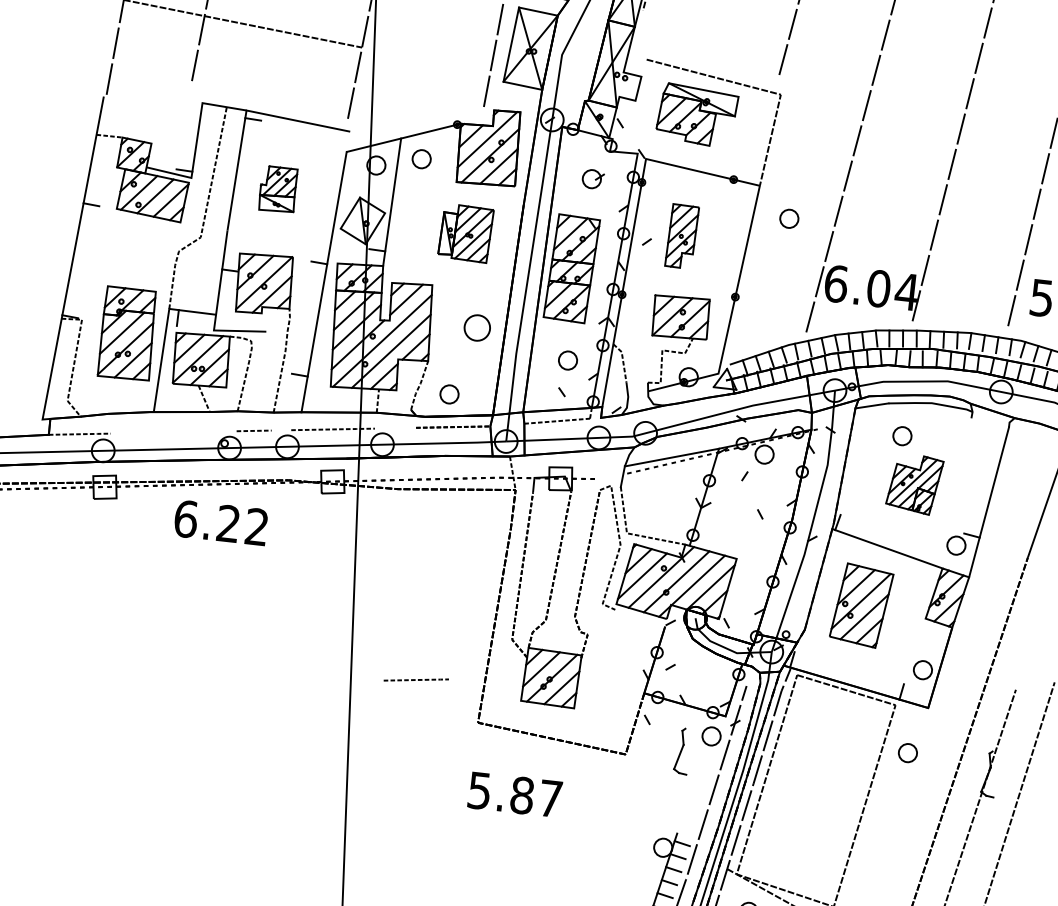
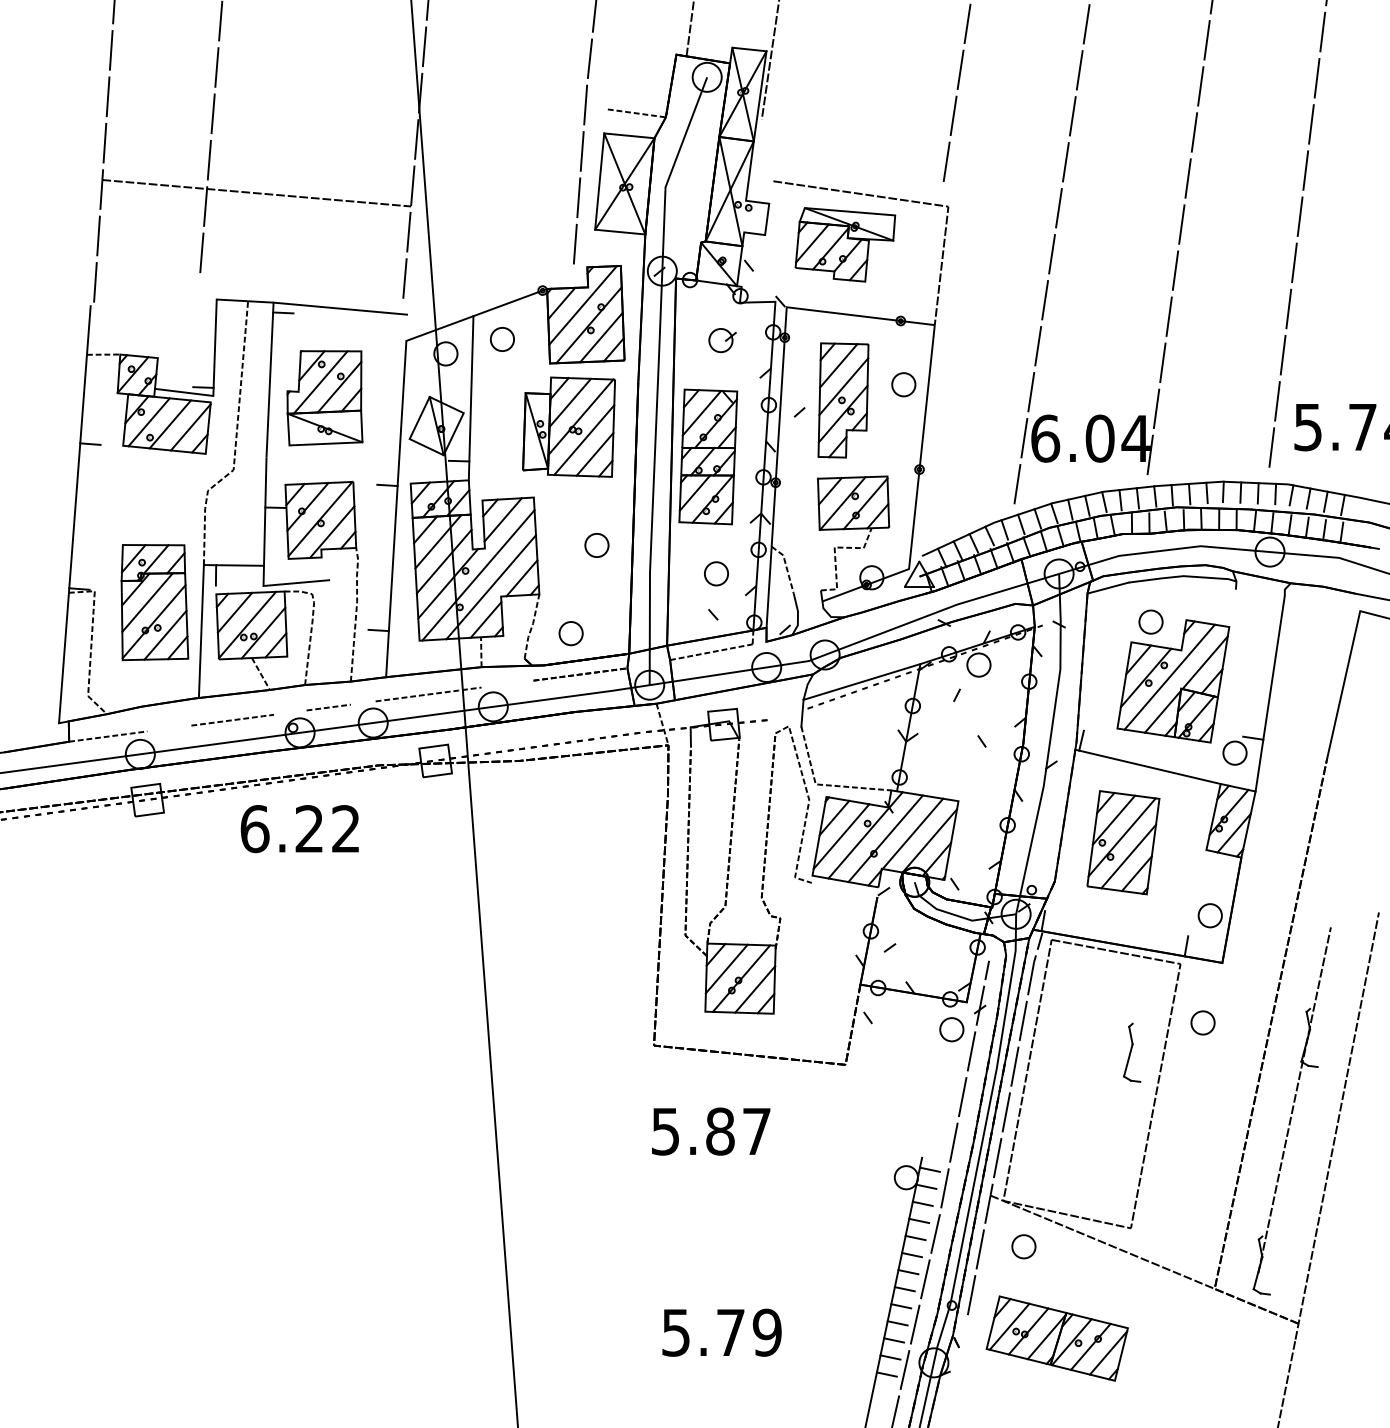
part: (277, 189) -> (324, 398), size x1.67
part: (789, 218) -> (903, 384), moved
part: (465, 232) -> (568, 426), size x1.43
part: (682, 236) -> (843, 400), size x1.43
part: (476, 328) -> (596, 545), size x0.71
part: (914, 484) -> (1173, 681), size x1.67
line: (415, 680) -> (231, 720), moved
part: (682, 751) -> (1132, 1052), moved

